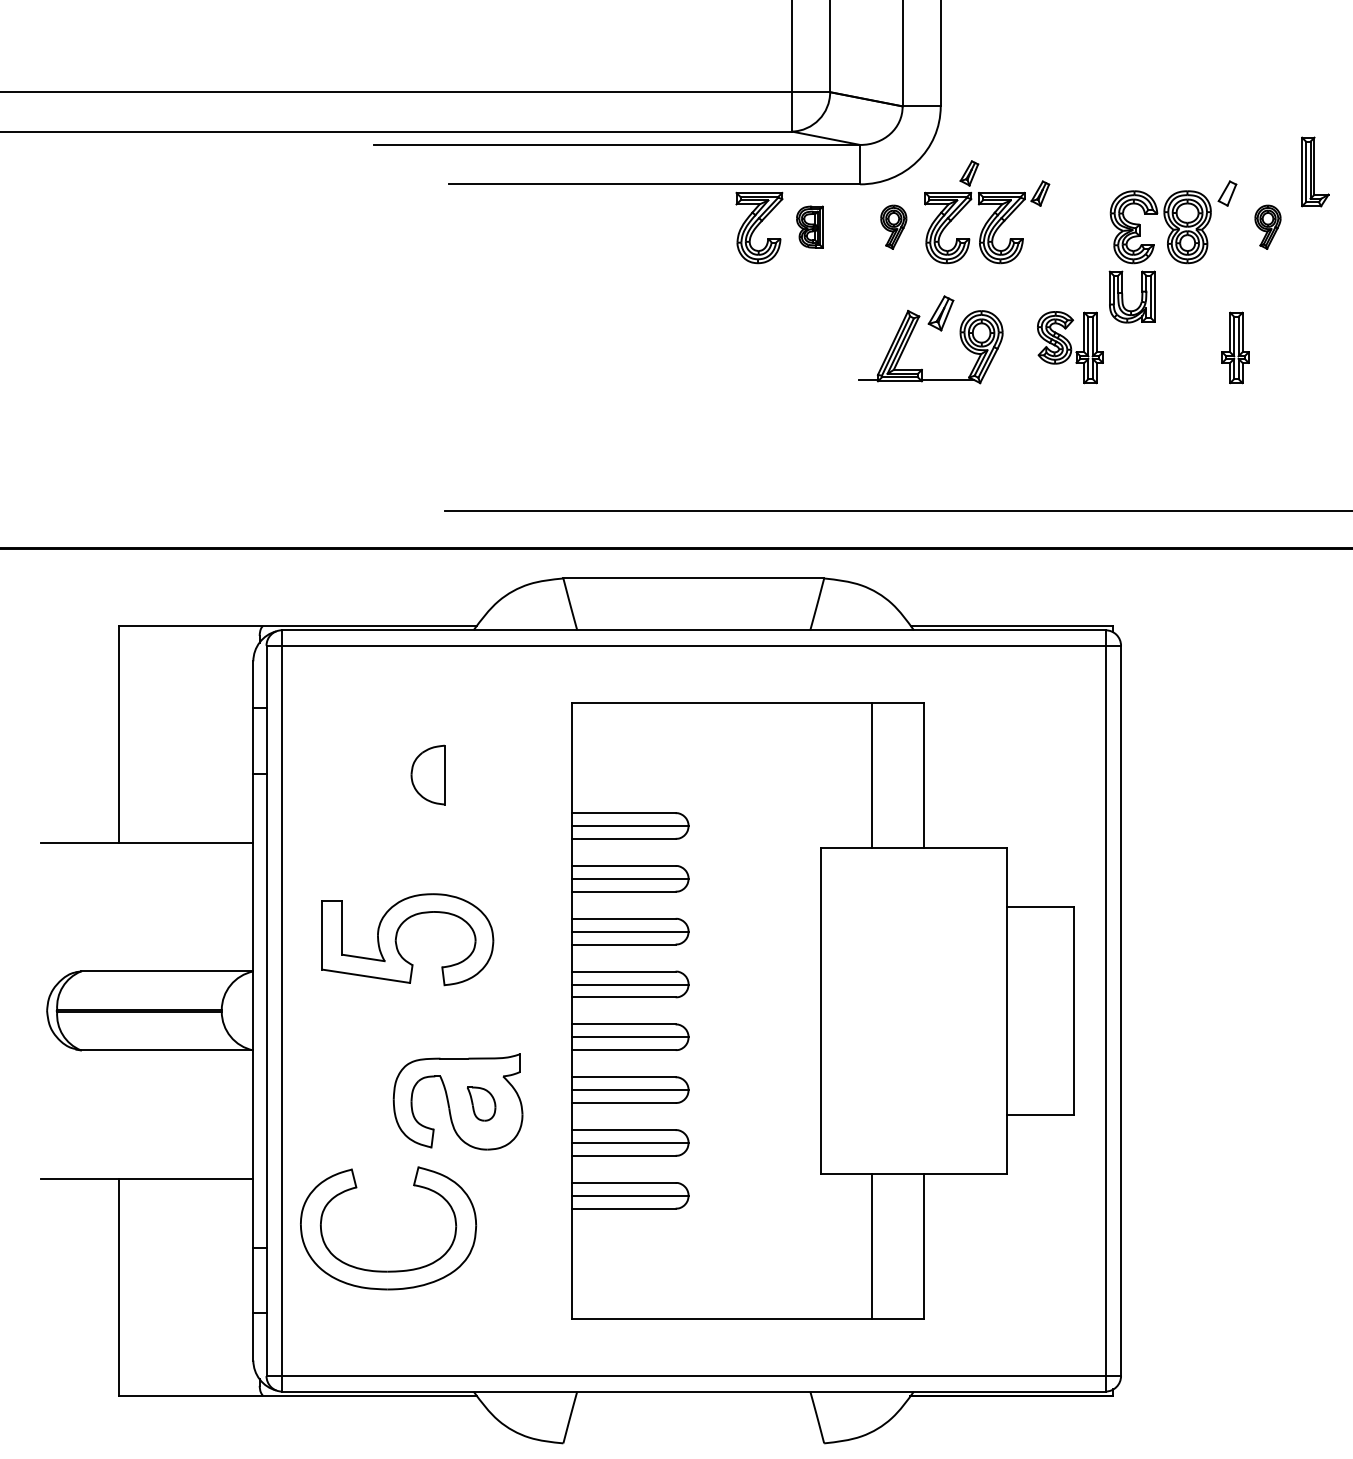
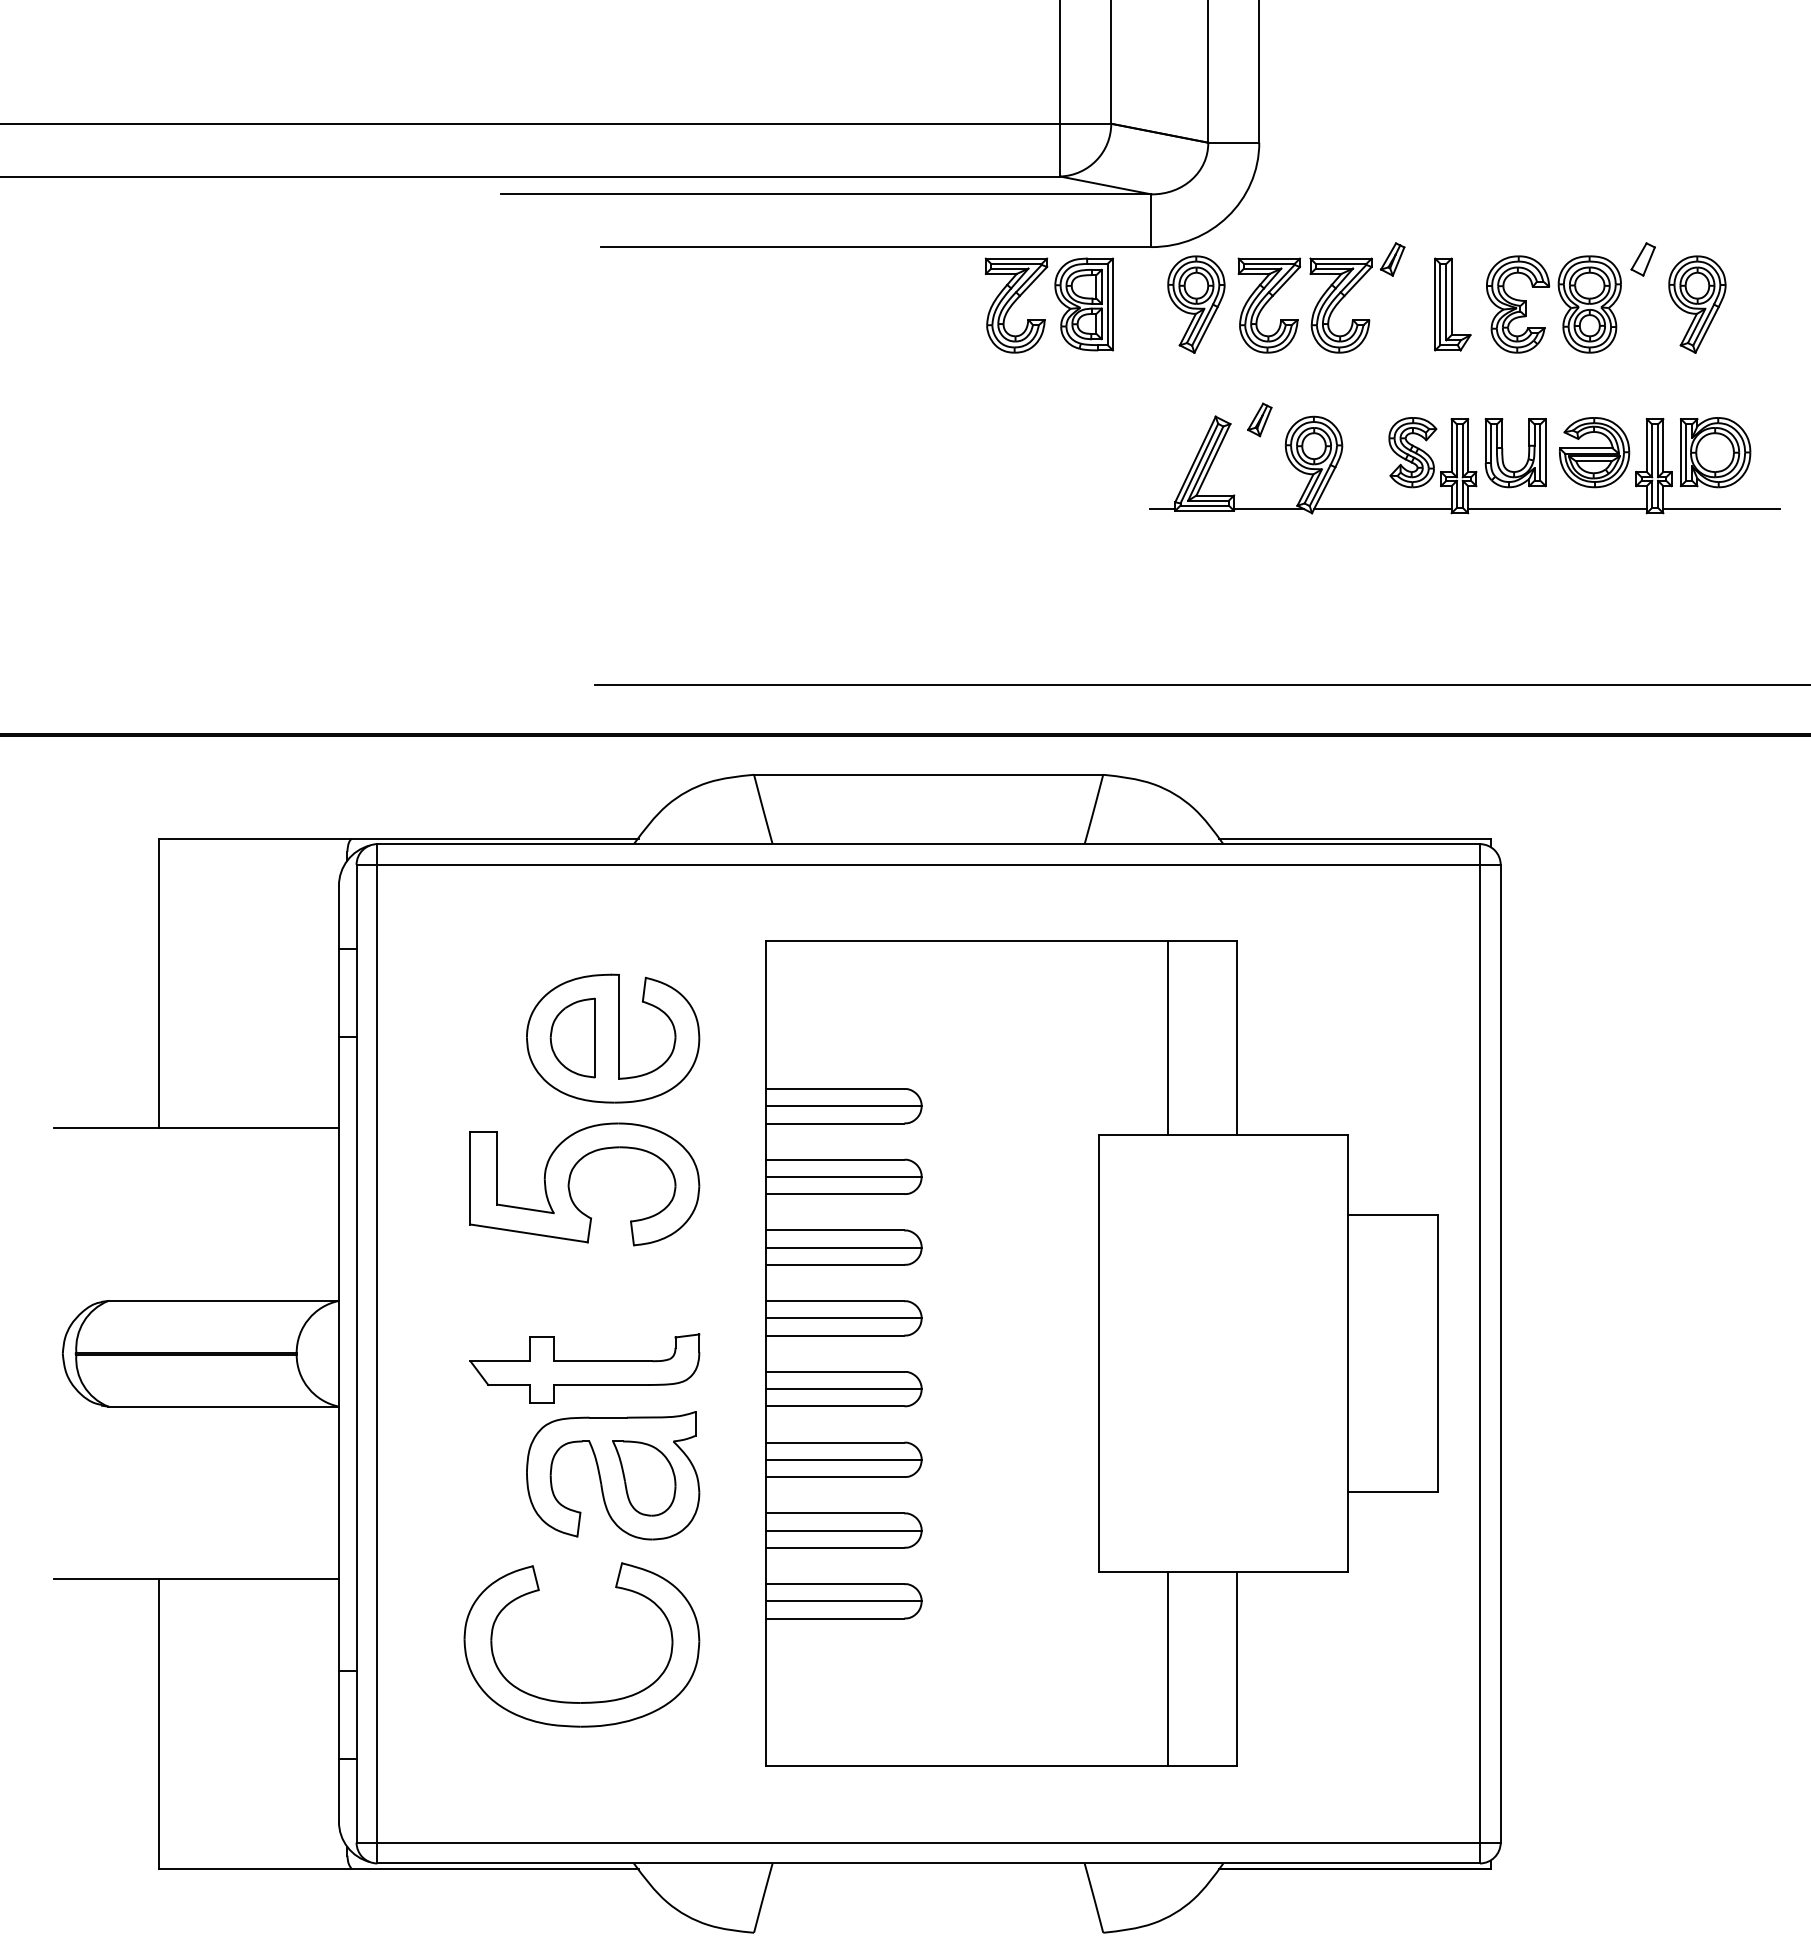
part: (1315, 171) -> (1452, 304), moved
part: (969, 173) -> (1297, 232), removed
part: (809, 227) -> (1083, 304), size x1.67
part: (893, 227) -> (1196, 304), size x1.67
part: (1268, 227) -> (1697, 304), size x1.67
part: (1123, 297) -> (1503, 453), moved
part: (940, 313) -> (1259, 419), size x0.71
part: (1191, 337) -> (1594, 452), added
part: (1281, 337) -> (1715, 452), added
line: (1032, 379) -> (1382, 508), added
line: (1163, 379) -> (1557, 508), added
line: (1285, 379) -> (1721, 508), added
part: (458, 775) -> (613, 1038), added
part: (397, 936) -> (570, 1180), moved
part: (436, 1021) -> (584, 1368), added
part: (481, 1104) -> (644, 1478), size x1.67
part: (391, 1270) -> (586, 1701), moved

